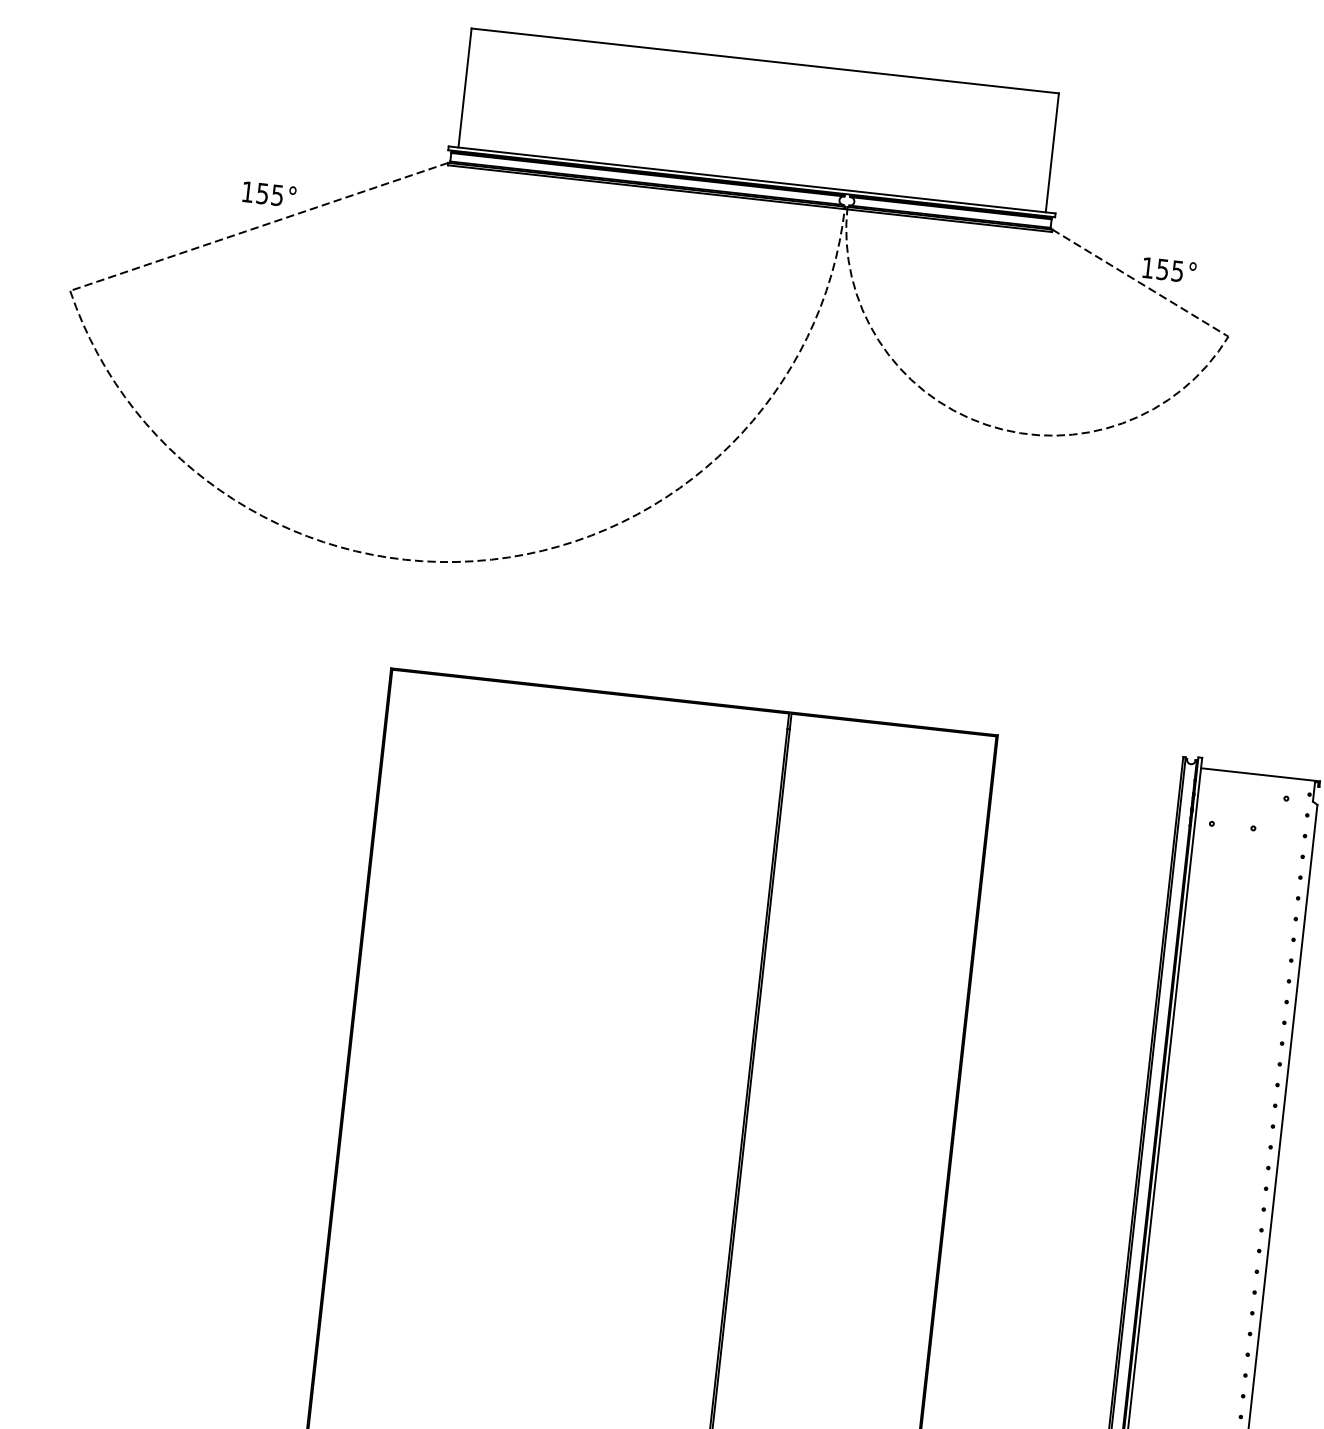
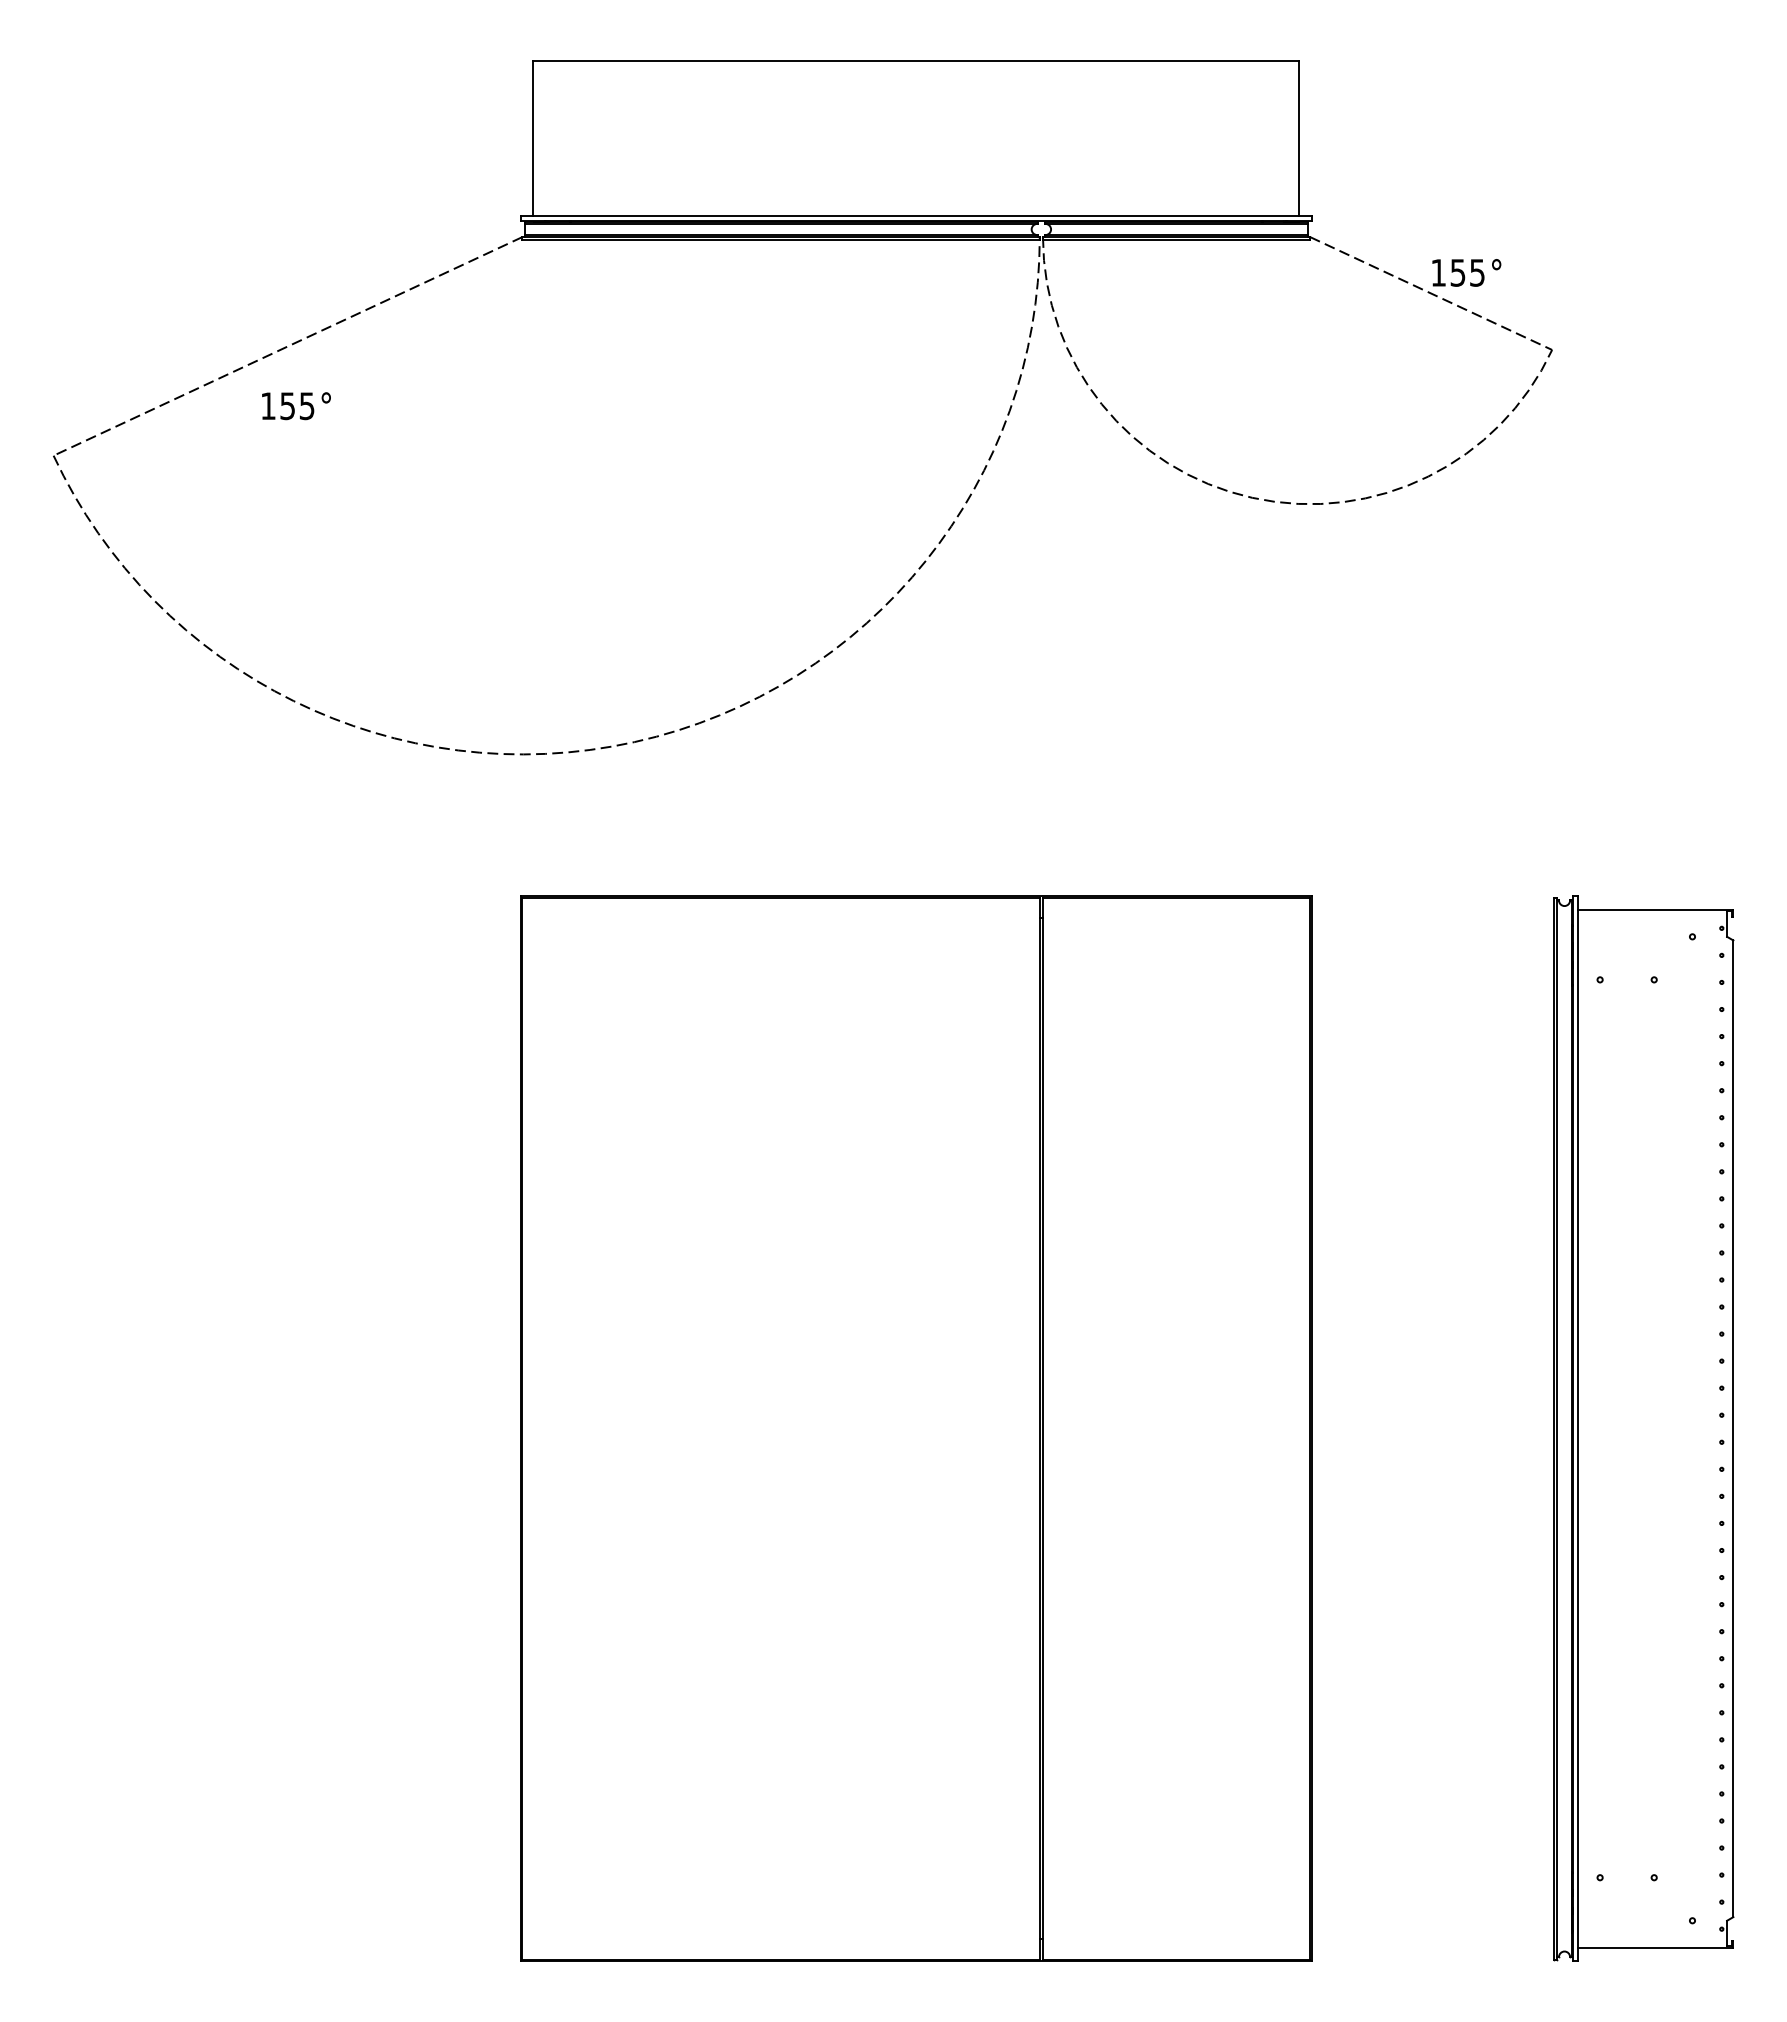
text: (269, 194) -> (296, 406), moved

